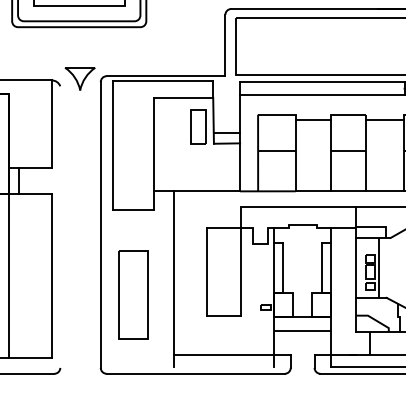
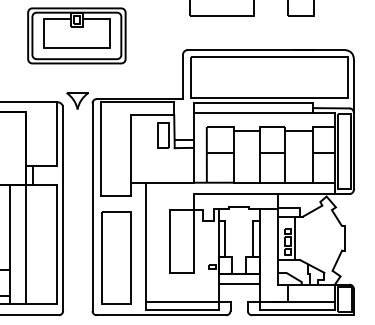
line: (60, 226) -> (63, 208), added
part: (133, 294) -> (116, 257), size x1.43
line: (223, 367) -> (181, 310), added

